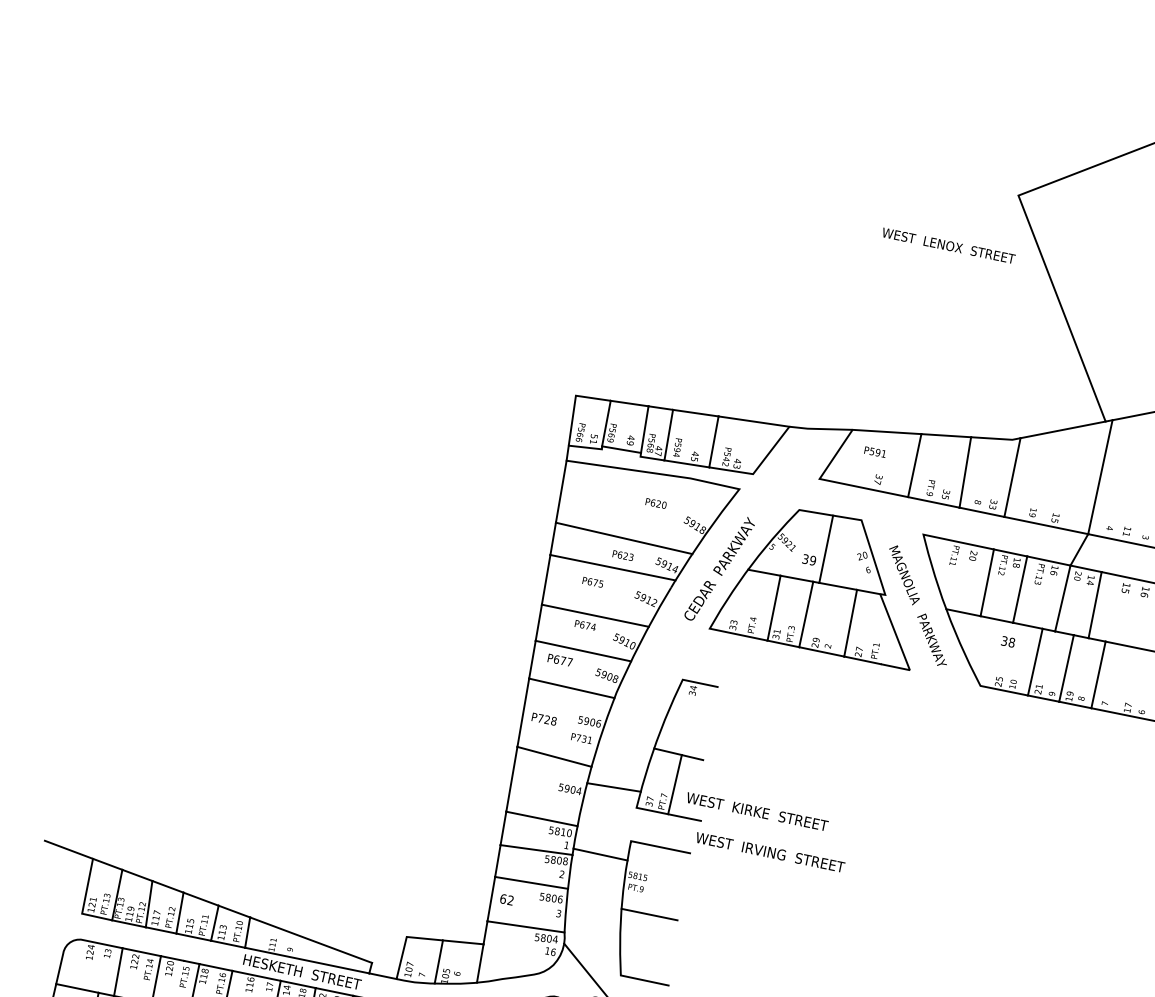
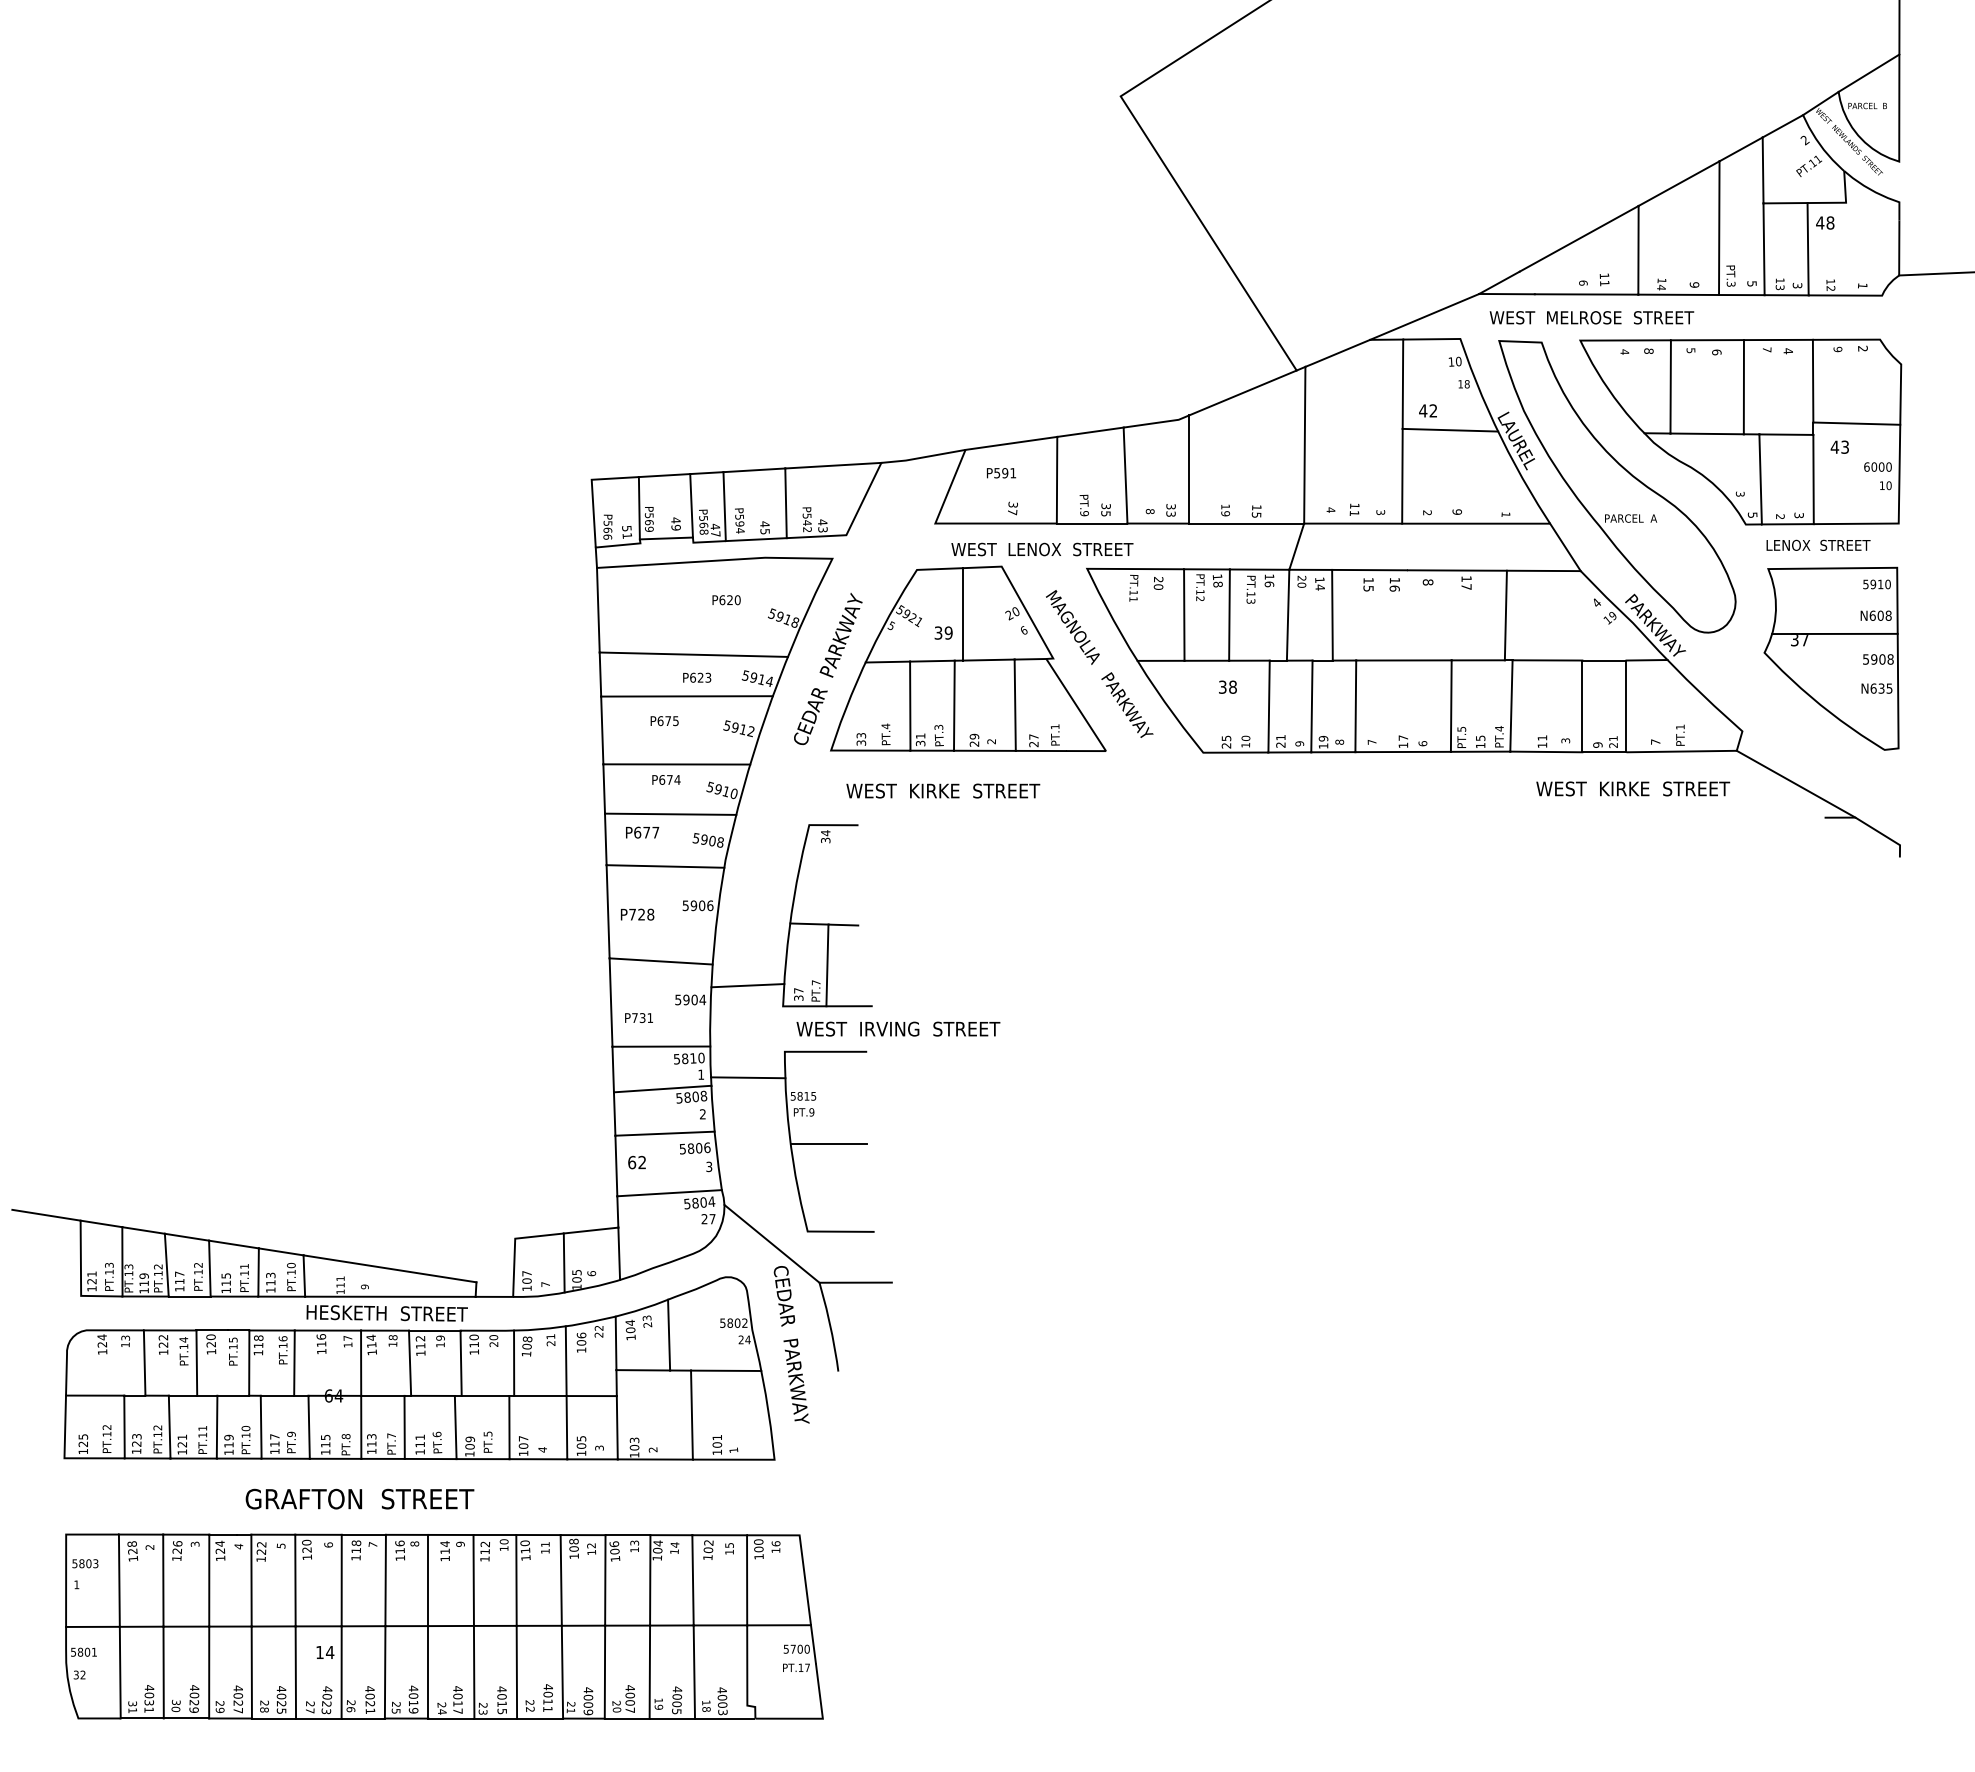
text: (948, 245) -> (1042, 549), moved
text: (581, 738) -> (638, 1017), moved
text: (757, 811) -> (943, 790), moved
text: (770, 852) -> (898, 1028), moved
text: (550, 951) -> (708, 1219), 16 -> 27

